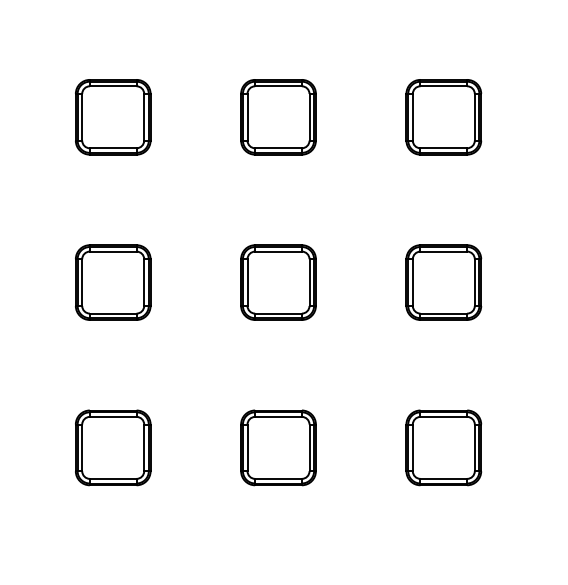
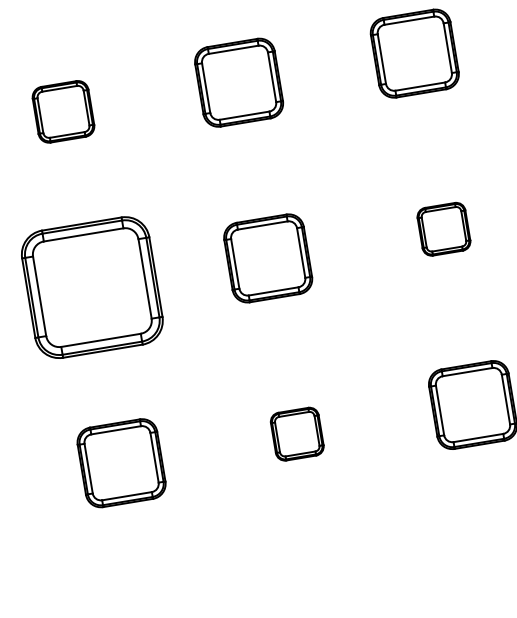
part: (113, 117) -> (63, 111), size x0.7
part: (113, 282) -> (92, 287), size x1.6
part: (443, 282) -> (443, 229), size x0.6
part: (278, 447) -> (297, 433), size x0.6

